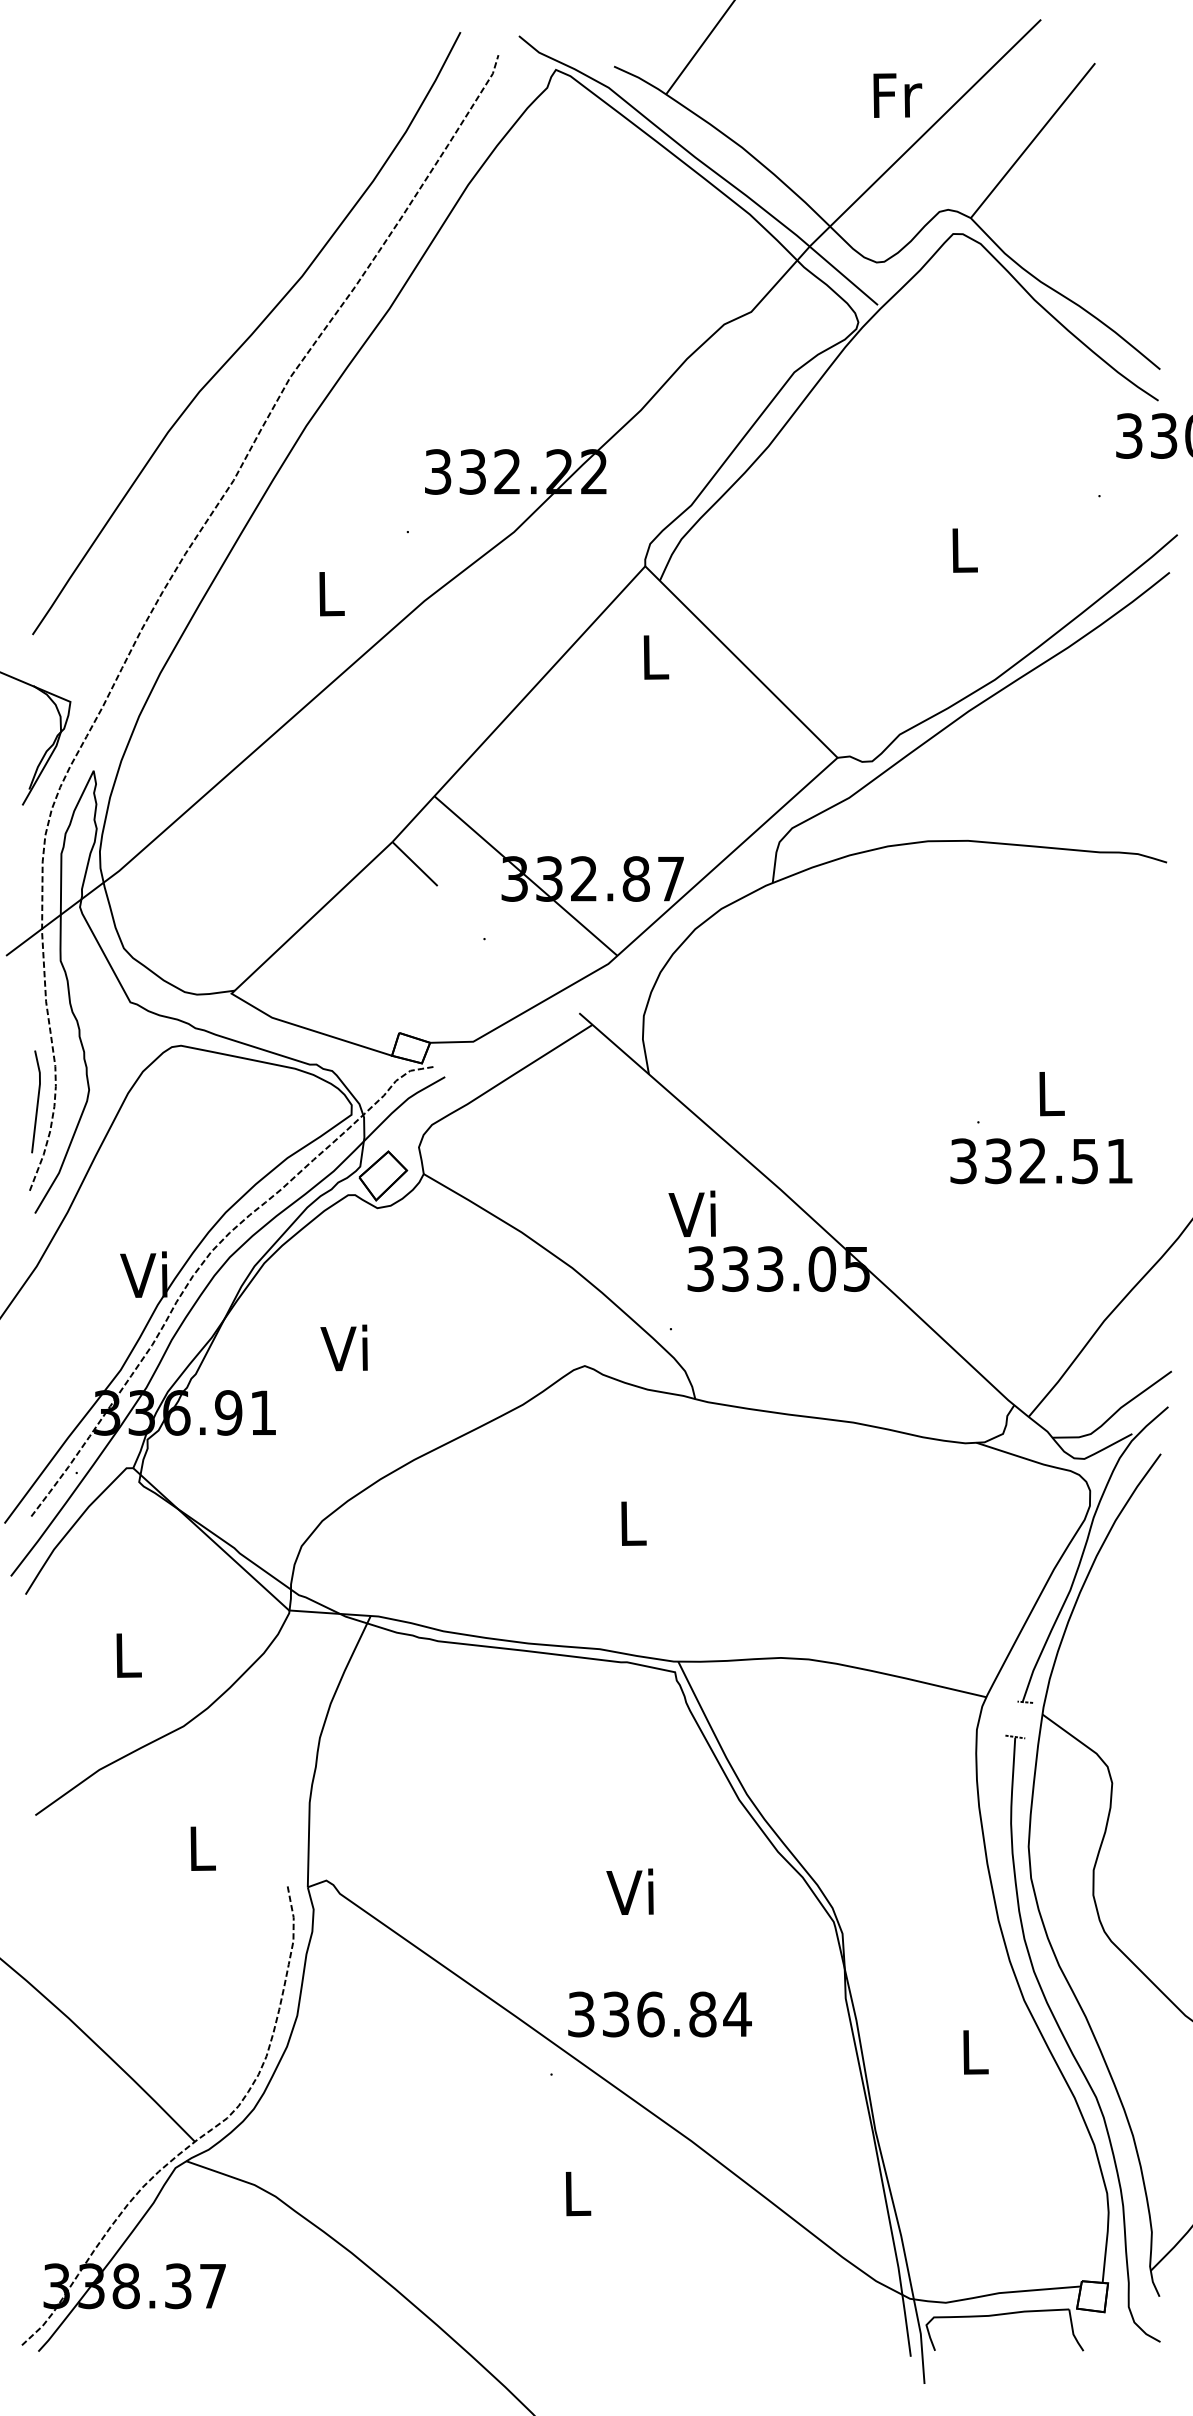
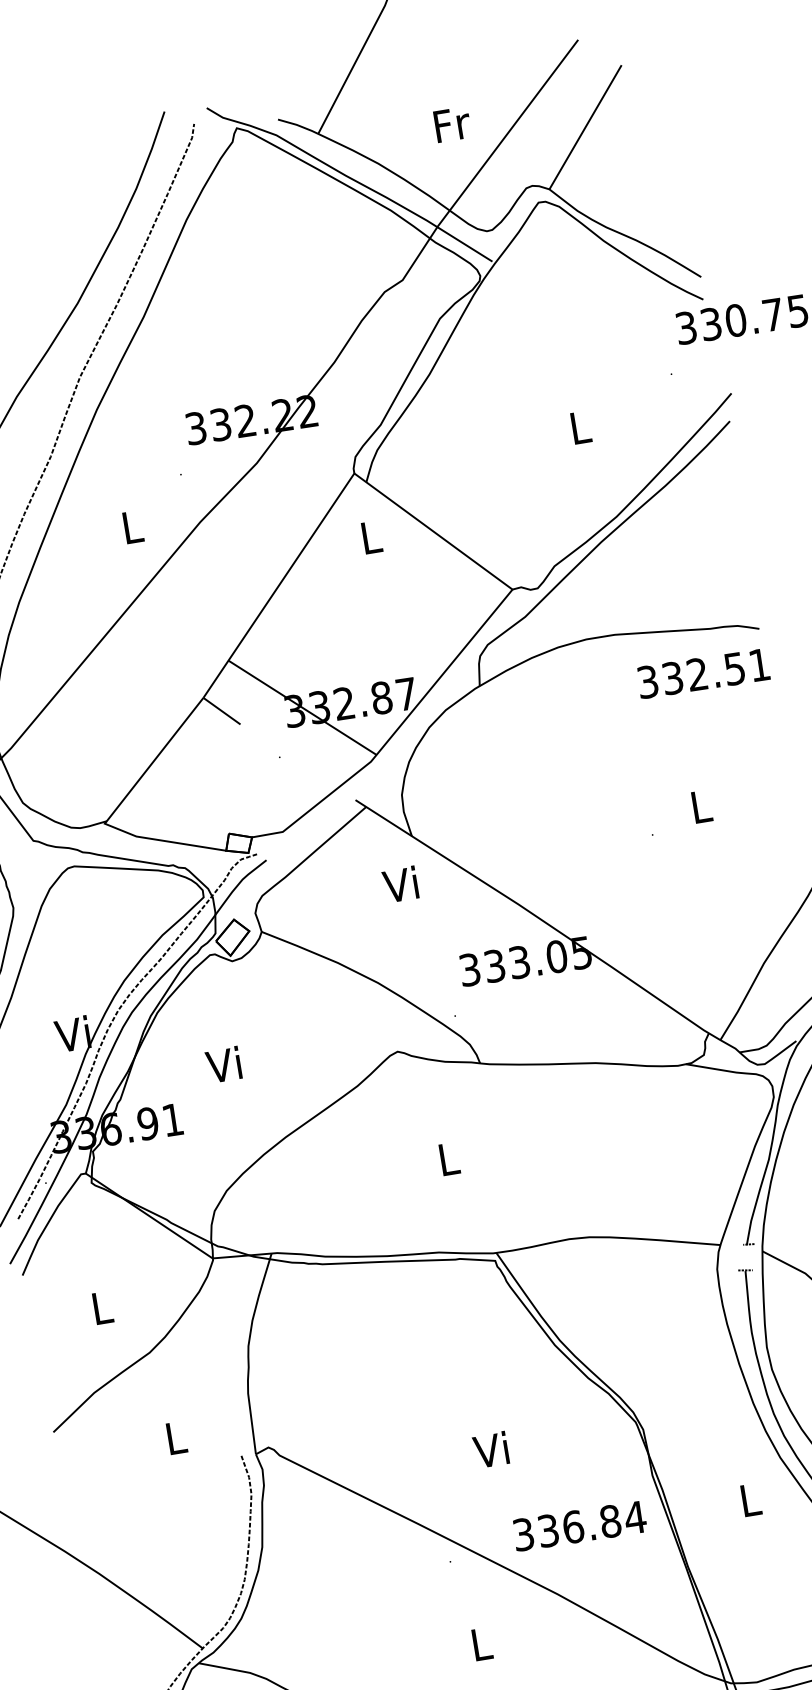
text: (897, 95) -> (452, 124), moved
text: (1041, 1161) -> (703, 673), moved
text: (691, 1213) -> (399, 884), moved
text: (629, 1891) -> (490, 1449), moved
text: (659, 2014) -> (579, 1526), moved

